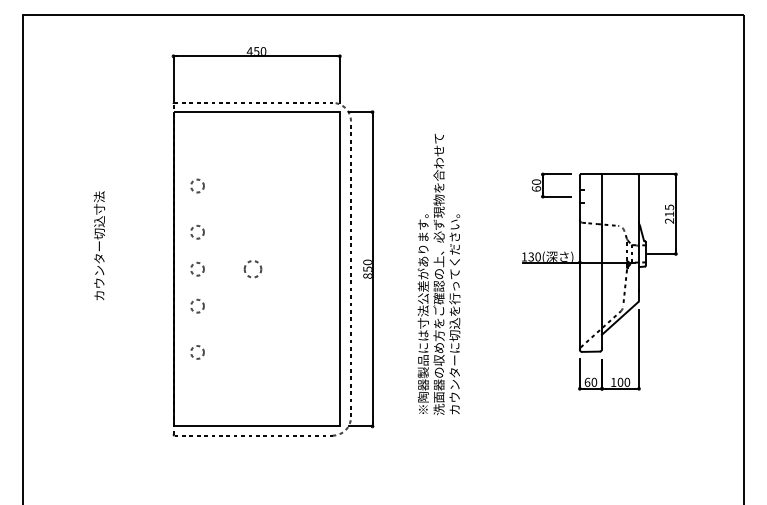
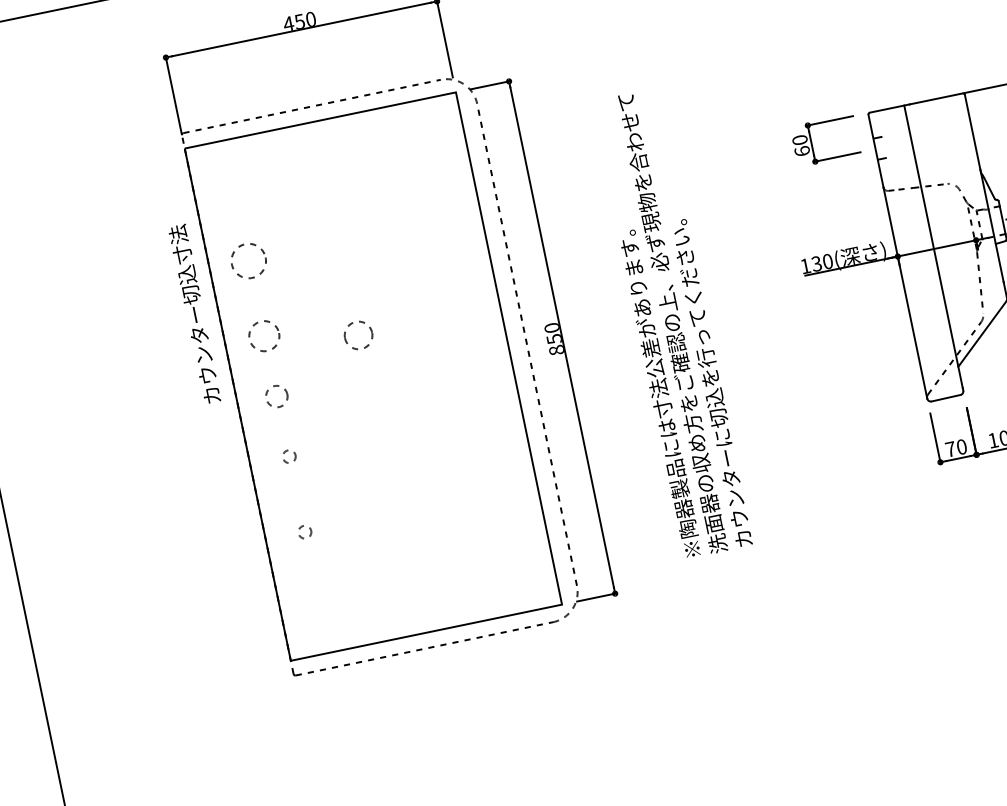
circle: (197, 185) -> (248, 260), size x1.6
circle: (197, 232) -> (264, 336), size x1.4
text: (99, 245) -> (195, 313), moved
part: (246, 266) -> (347, 333), moved
circle: (197, 305) -> (289, 455), size x0.6
circle: (197, 352) -> (304, 532), size x0.6
text: (587, 381) -> (950, 447), 60 -> 70

